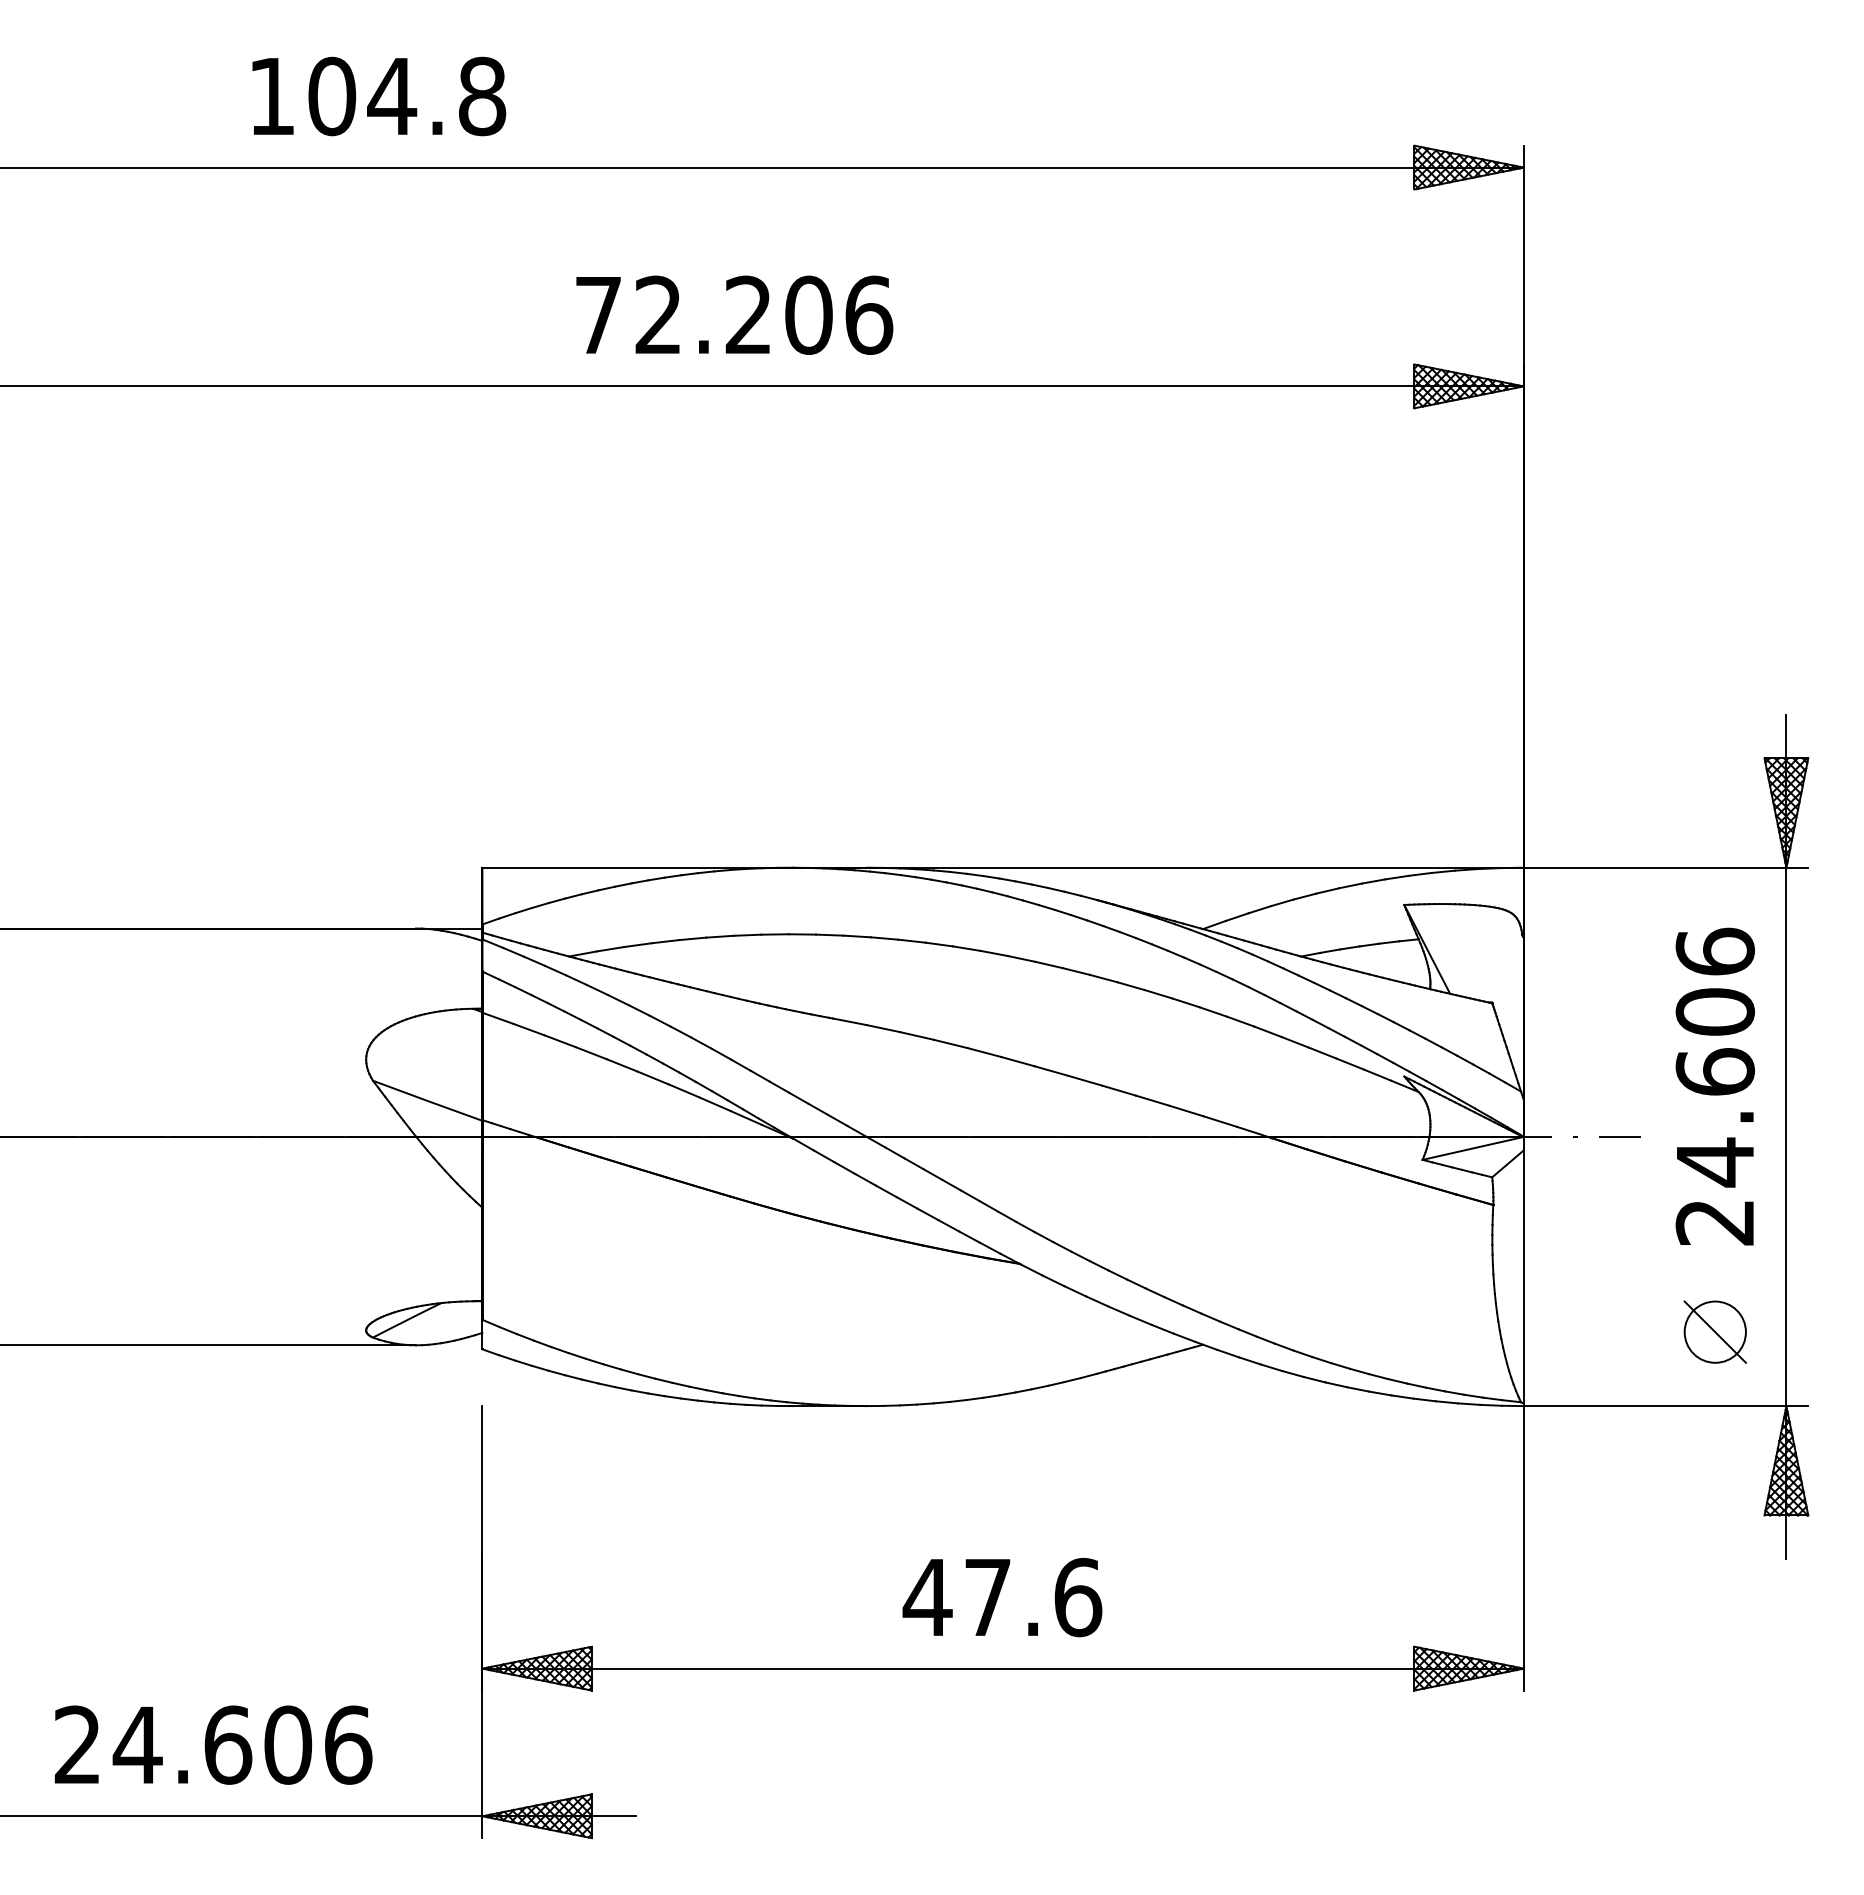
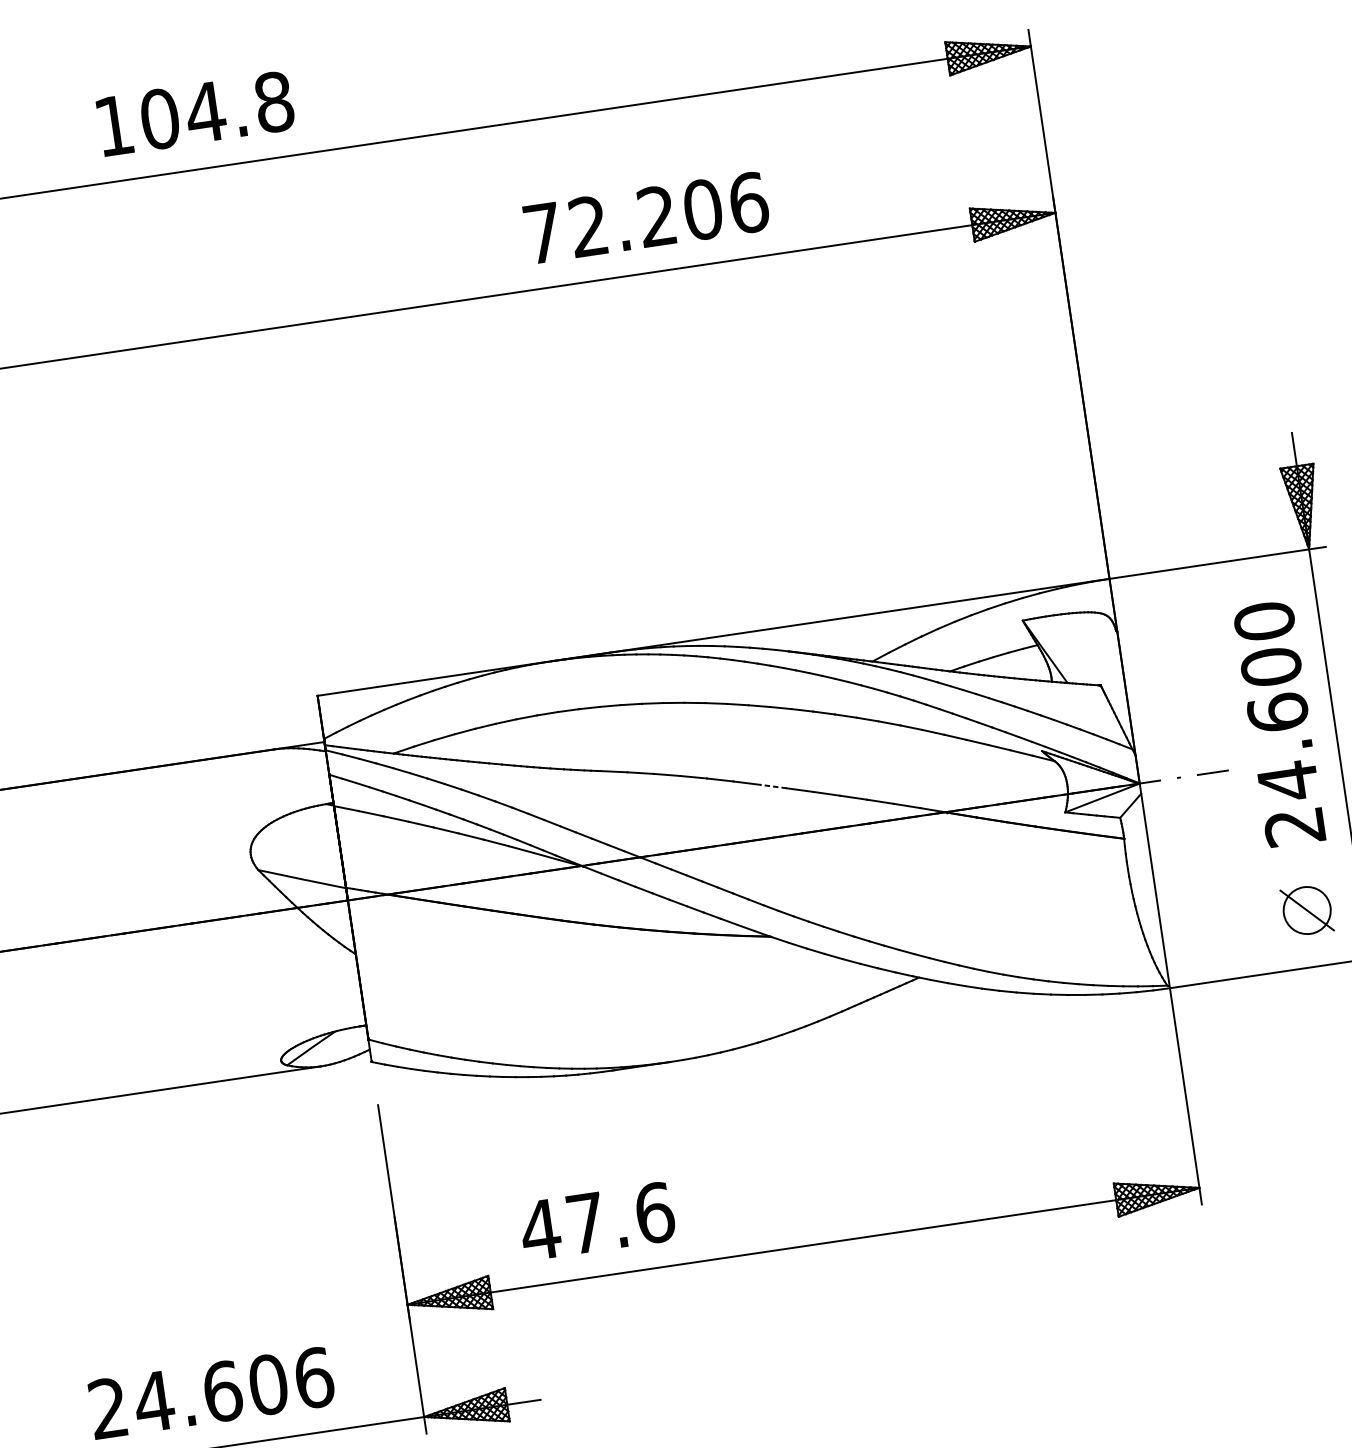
text: (379, 96) -> (196, 113), moved
text: (734, 314) -> (646, 217), moved
text: (1714, 951) -> (1263, 621), 24.606 -> 24.600
line: (1051, 1071) -> (773, 786), solid -> dashed
text: (1002, 1597) -> (597, 1221), moved

